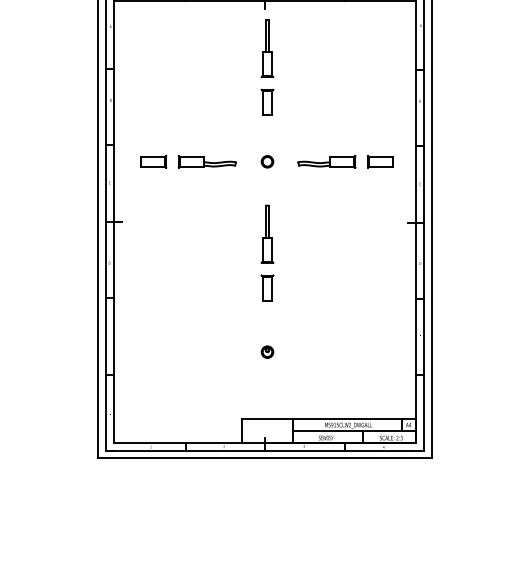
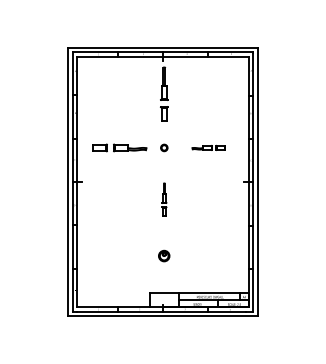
part: (345, 161) -> (208, 147), size x0.6
part: (267, 252) -> (164, 199), size x0.6
part: (267, 351) -> (164, 255), size x1.6

